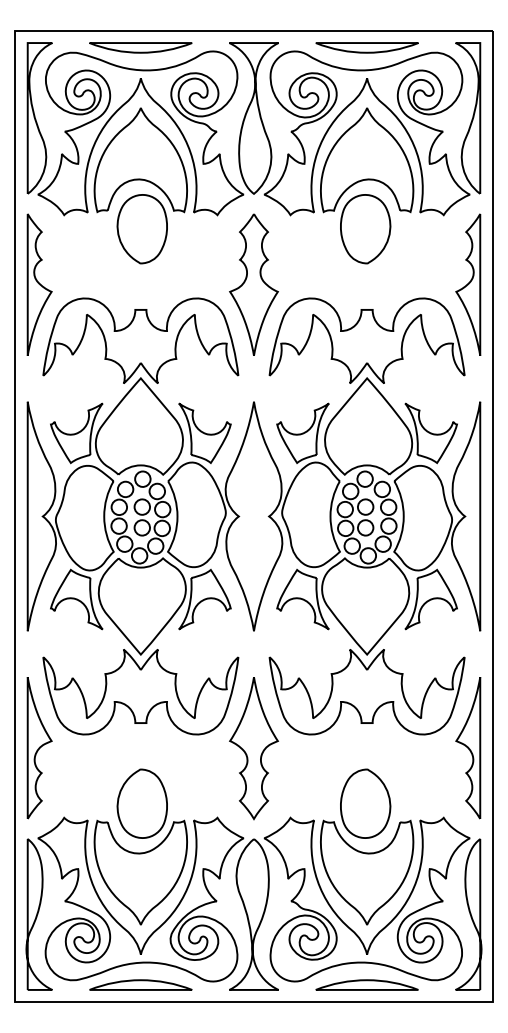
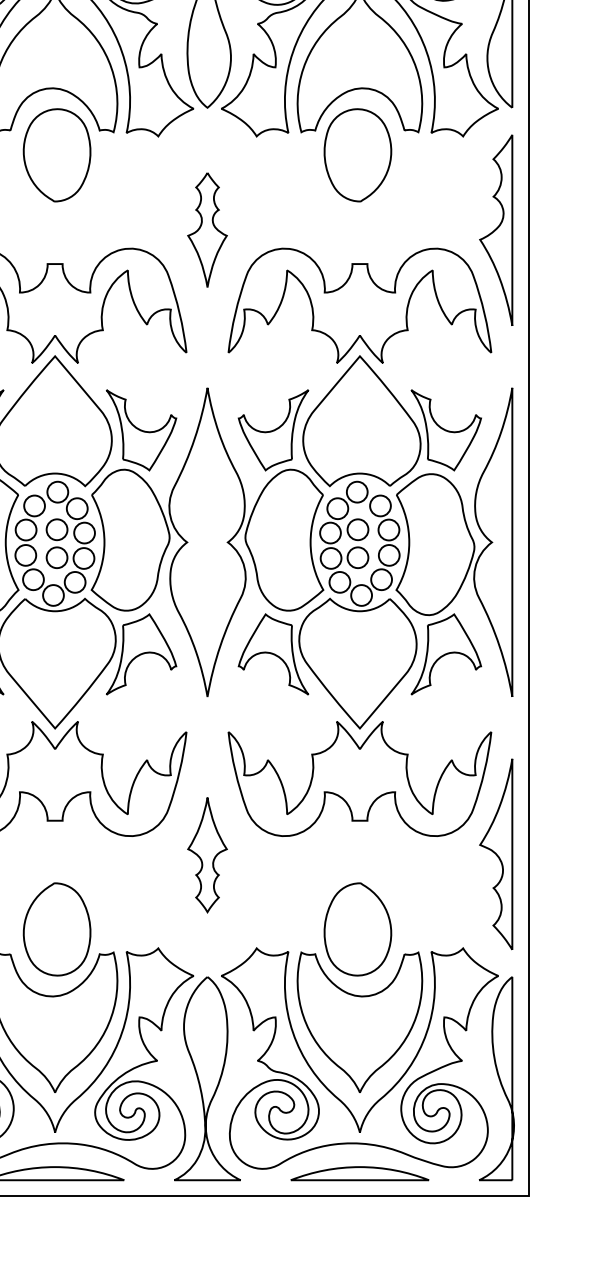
part: (253, 284) -> (206, 229), size x0.6
part: (253, 748) -> (206, 854), size x0.6

